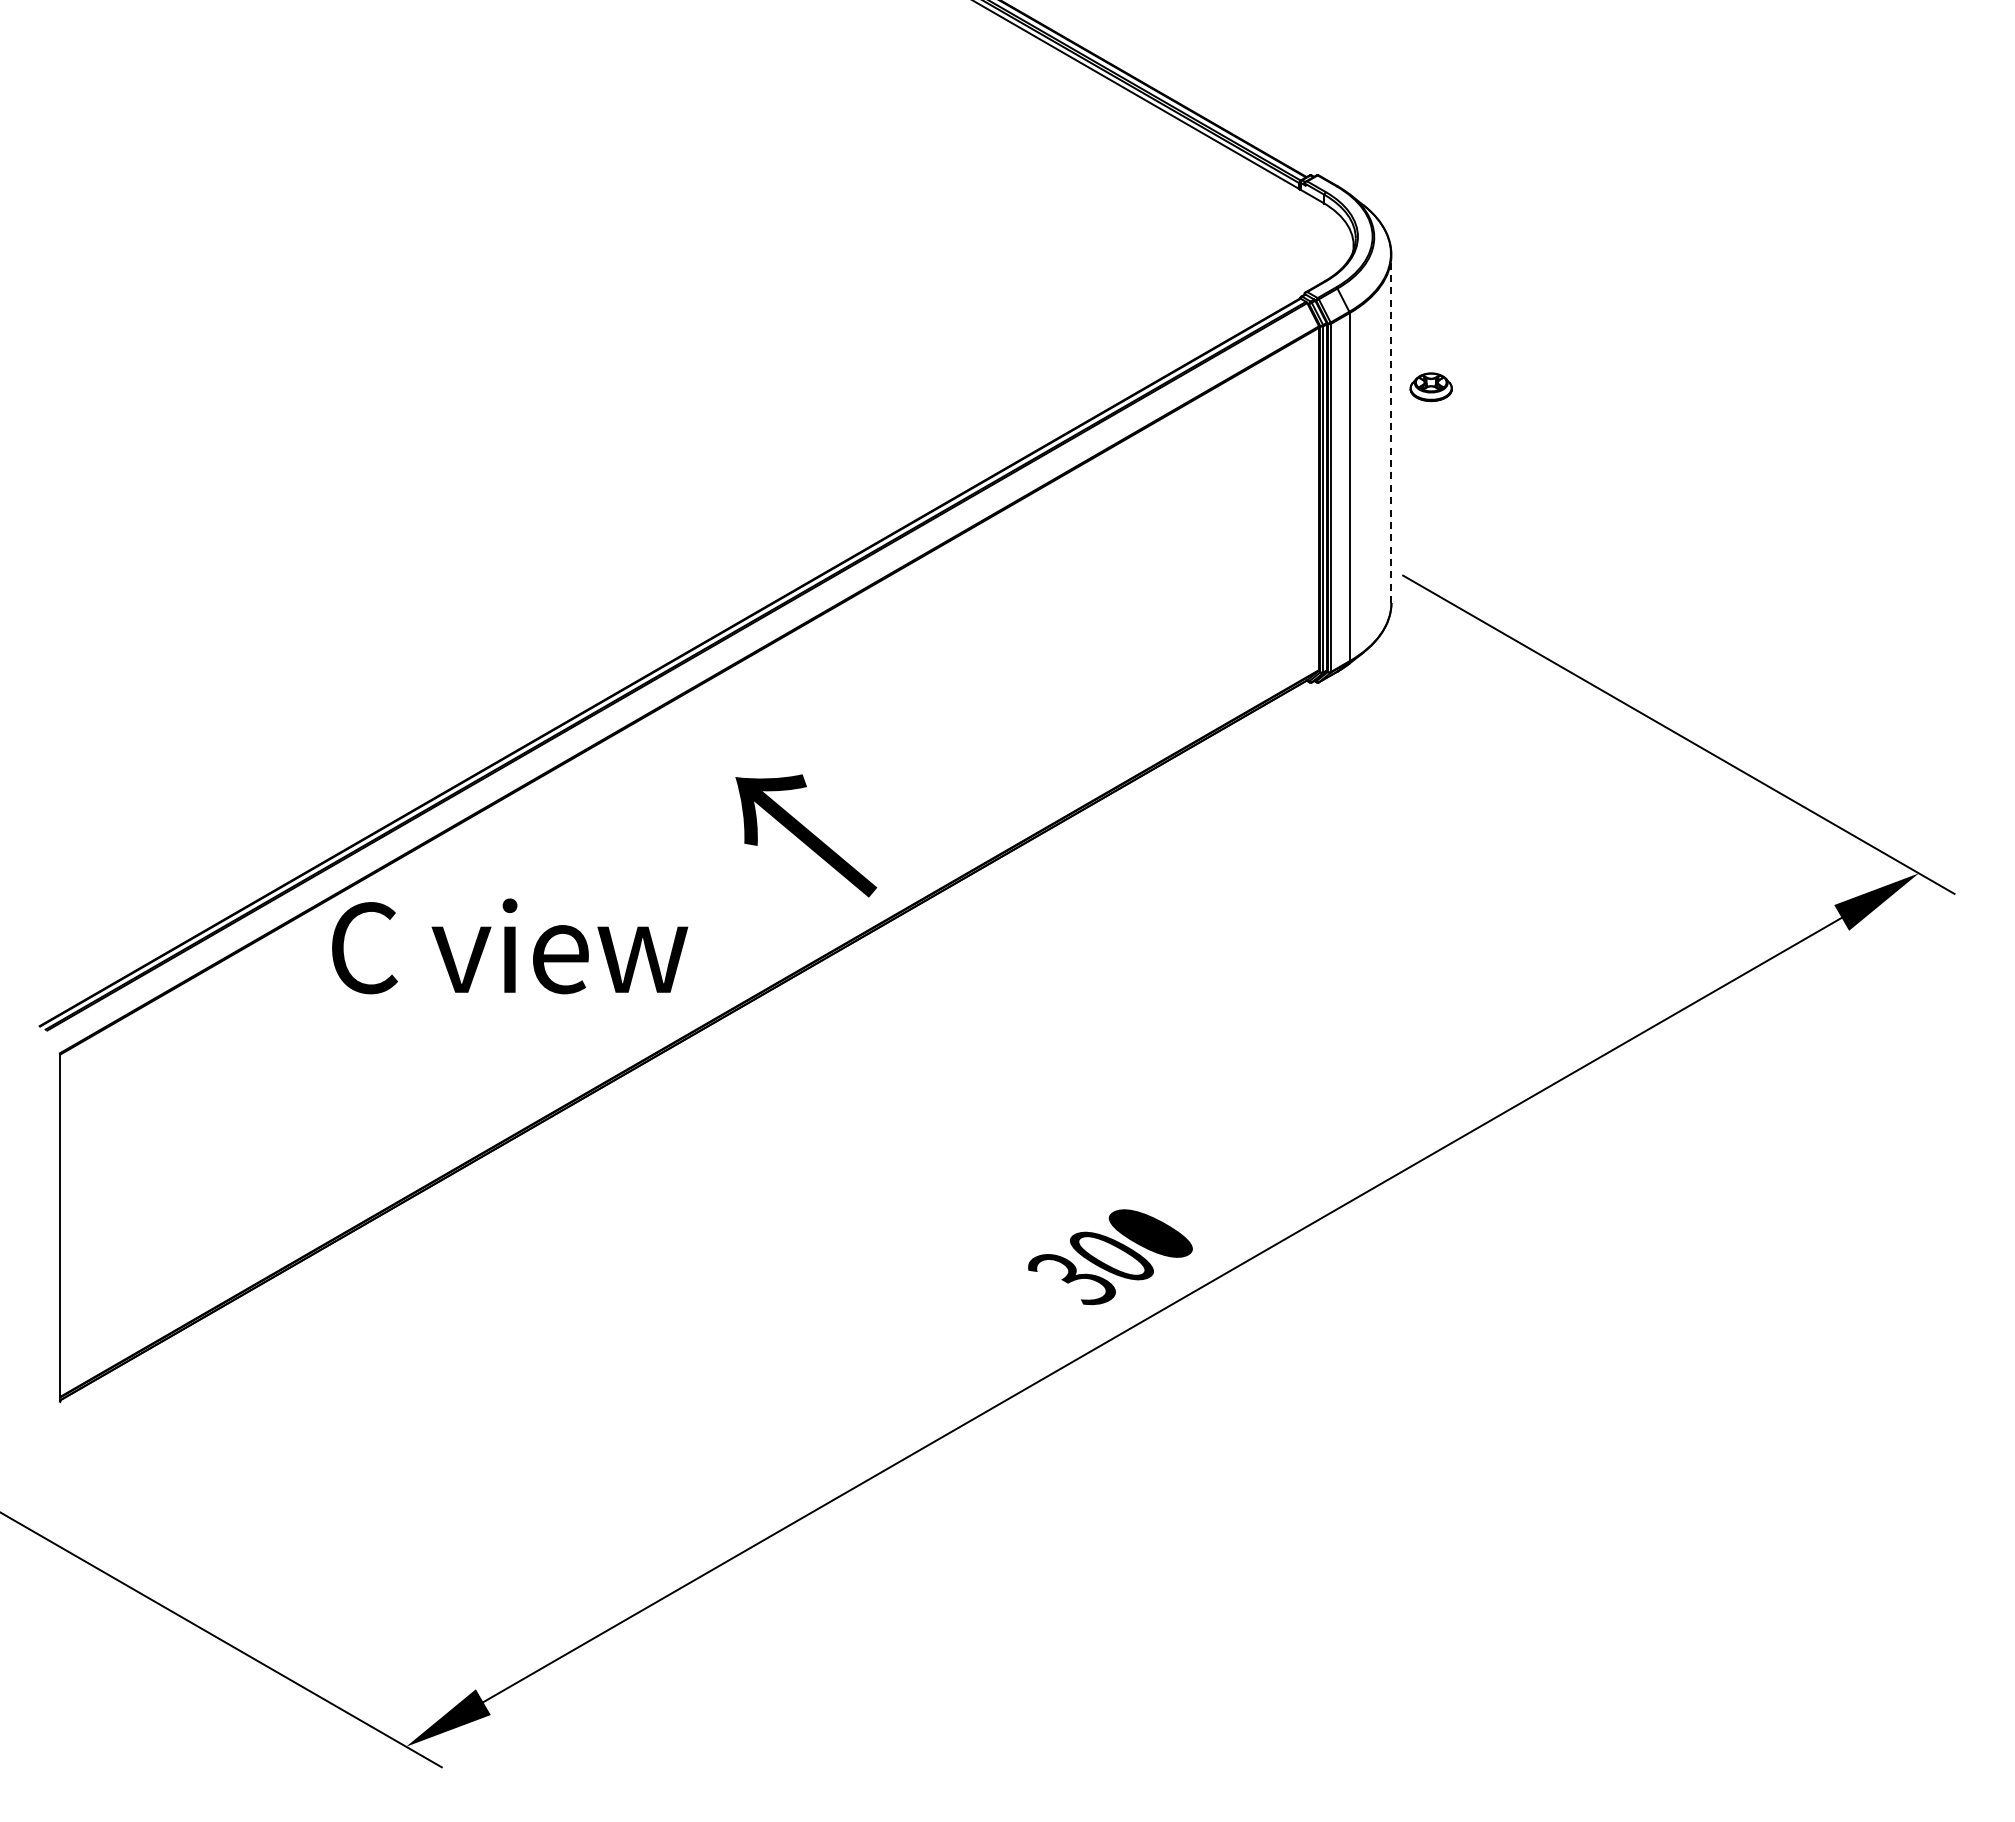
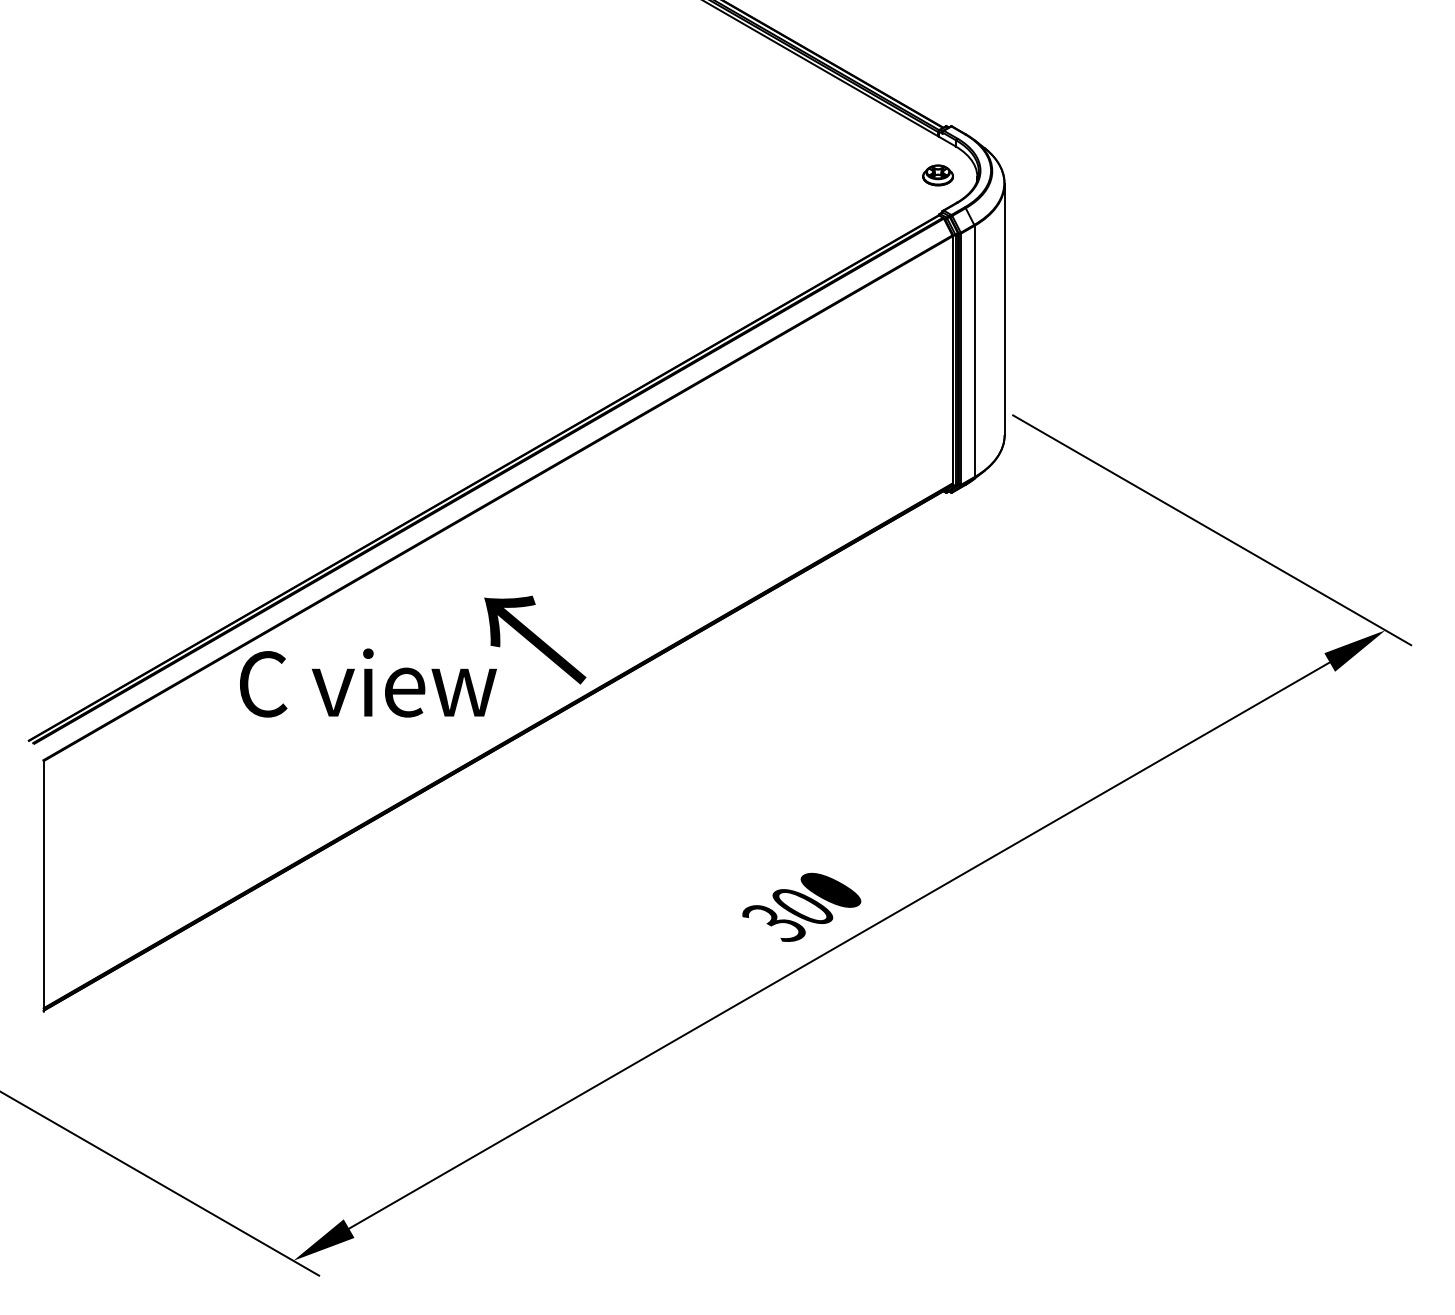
part: (1430, 386) -> (937, 174), moved
line: (1391, 428) -> (1004, 309), dashed -> solid
text: (806, 835) -> (535, 639), moved

